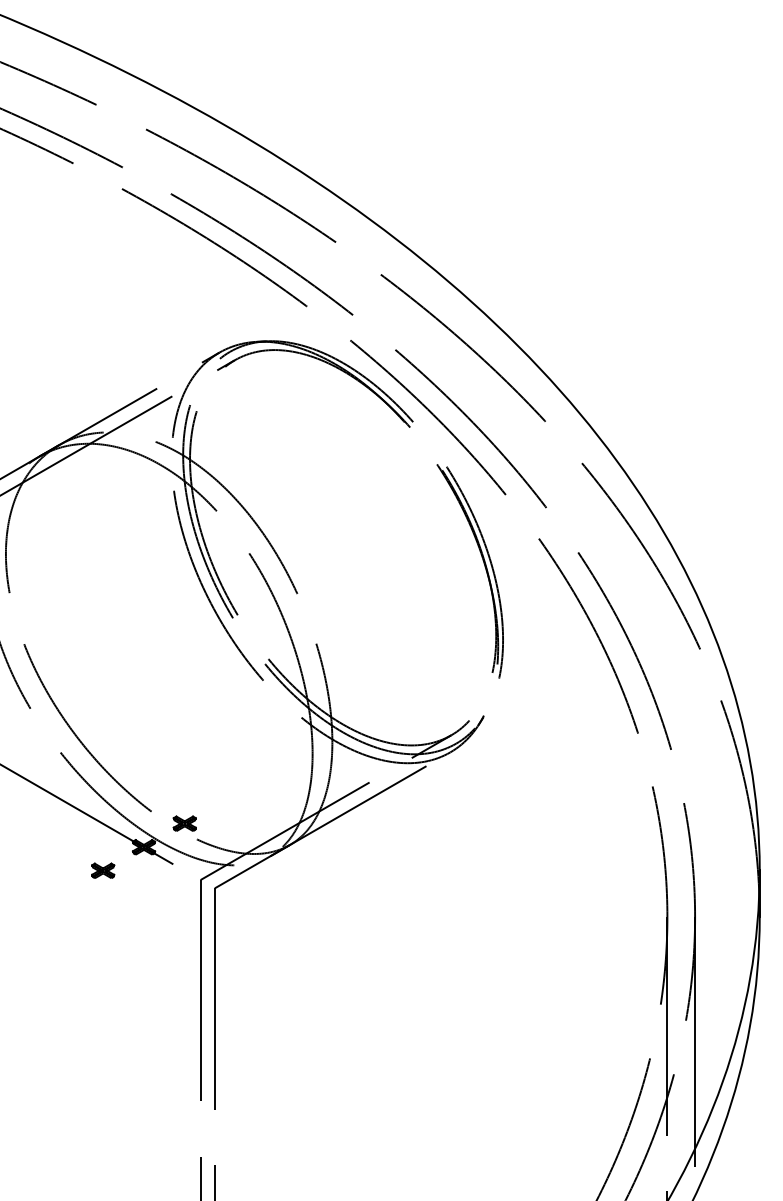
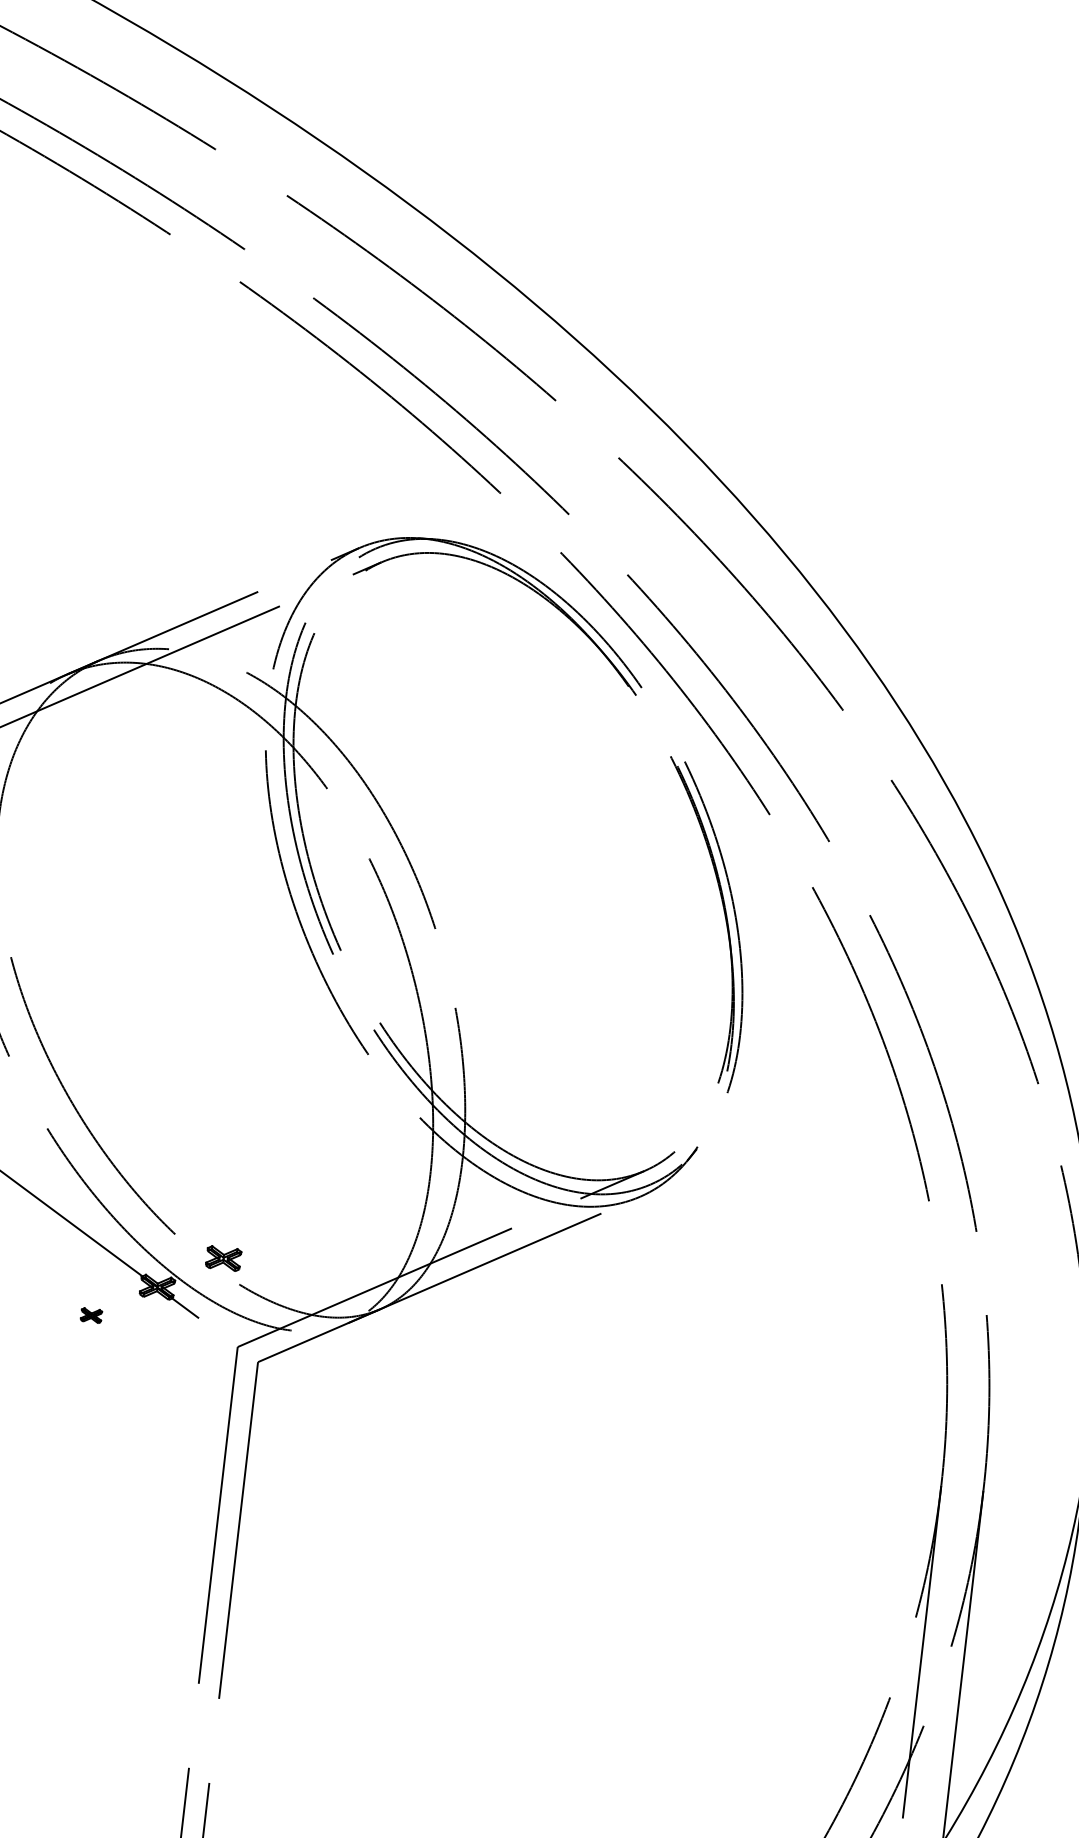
part: (103, 870) -> (91, 1315), size x0.6

